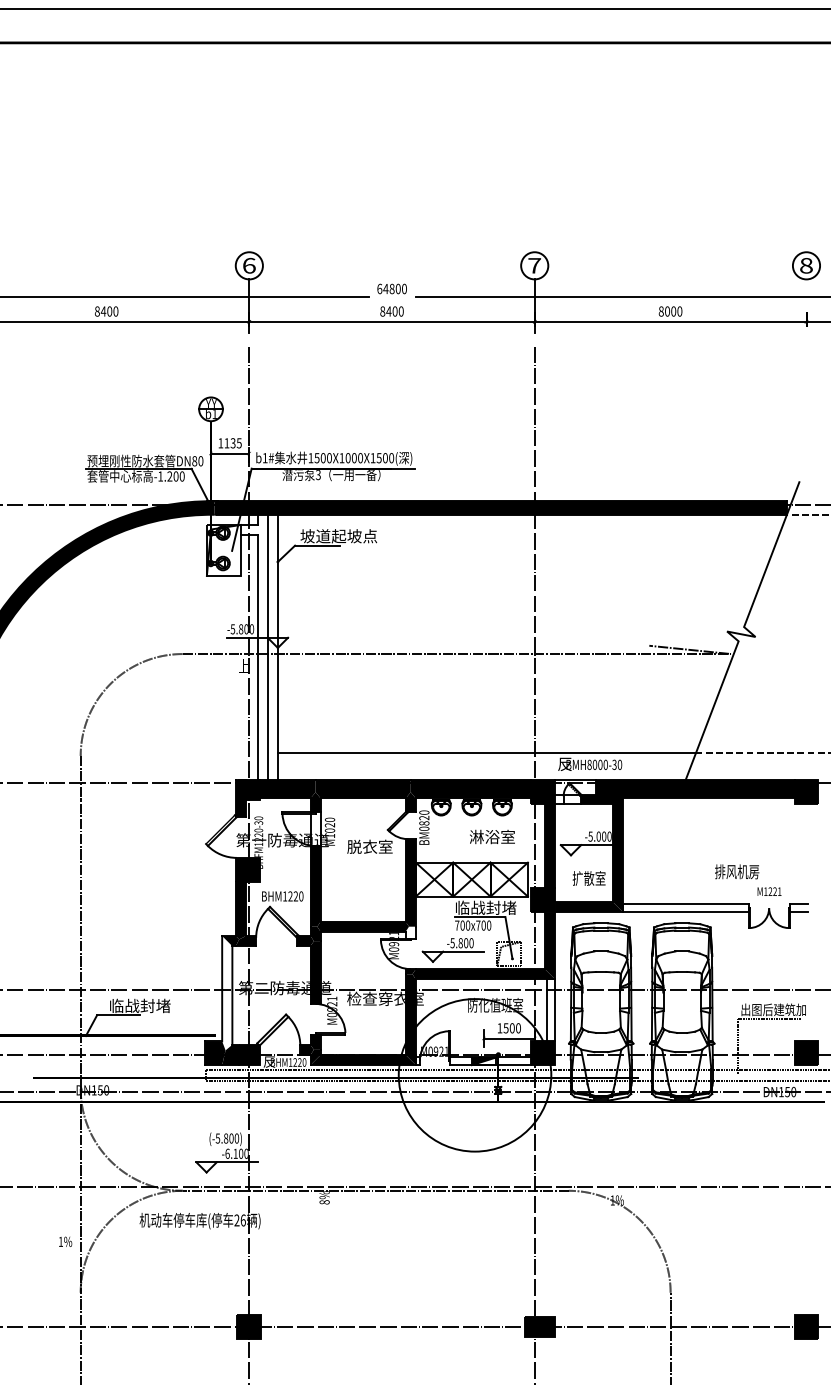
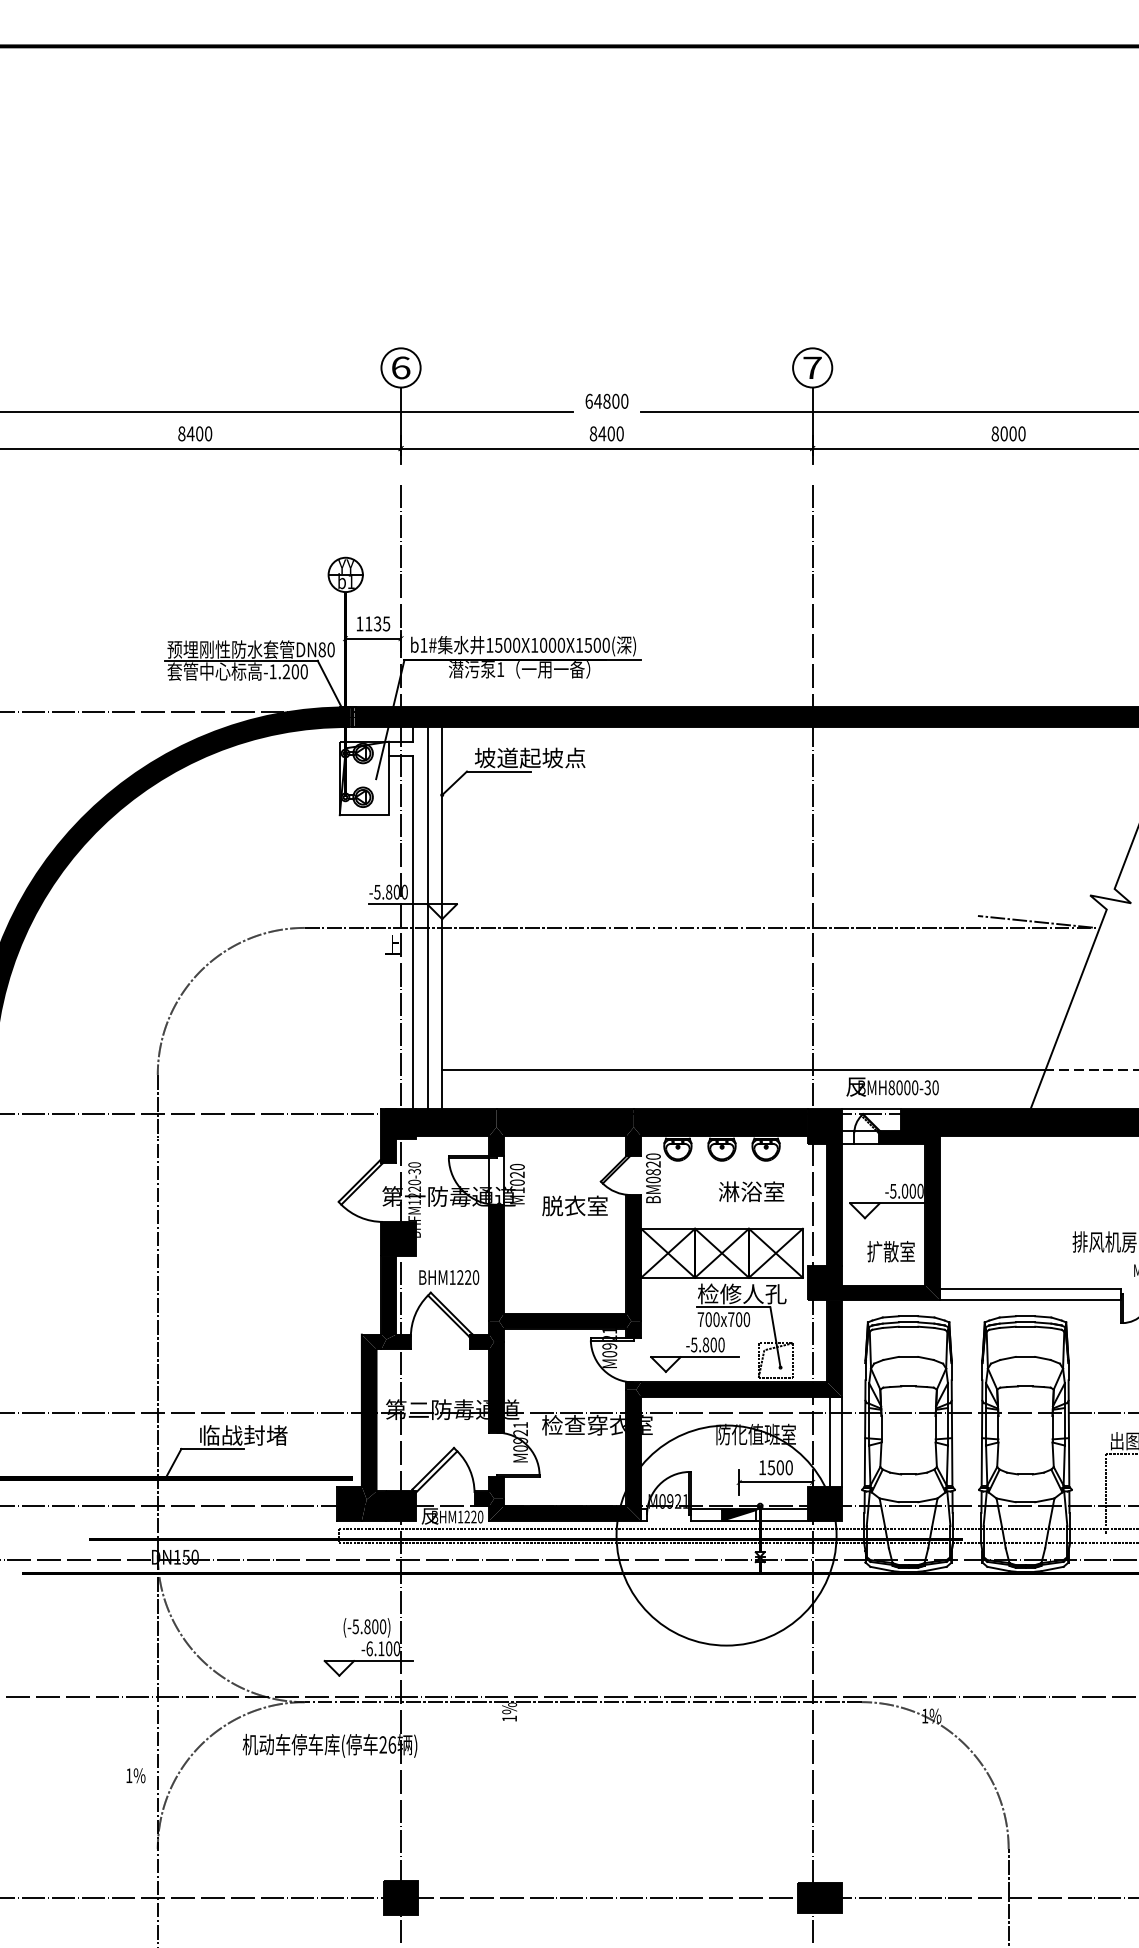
text: (317, 475) -> (499, 670), 3 -> 1
text: (485, 907) -> (741, 1293), 临战封堵 -> 检修人孔
fill: (410, 932) -> (633, 1329), added
fill: (227, 993) -> (369, 1417), added
text: (324, 1202) -> (509, 1718), 8% -> 1%

